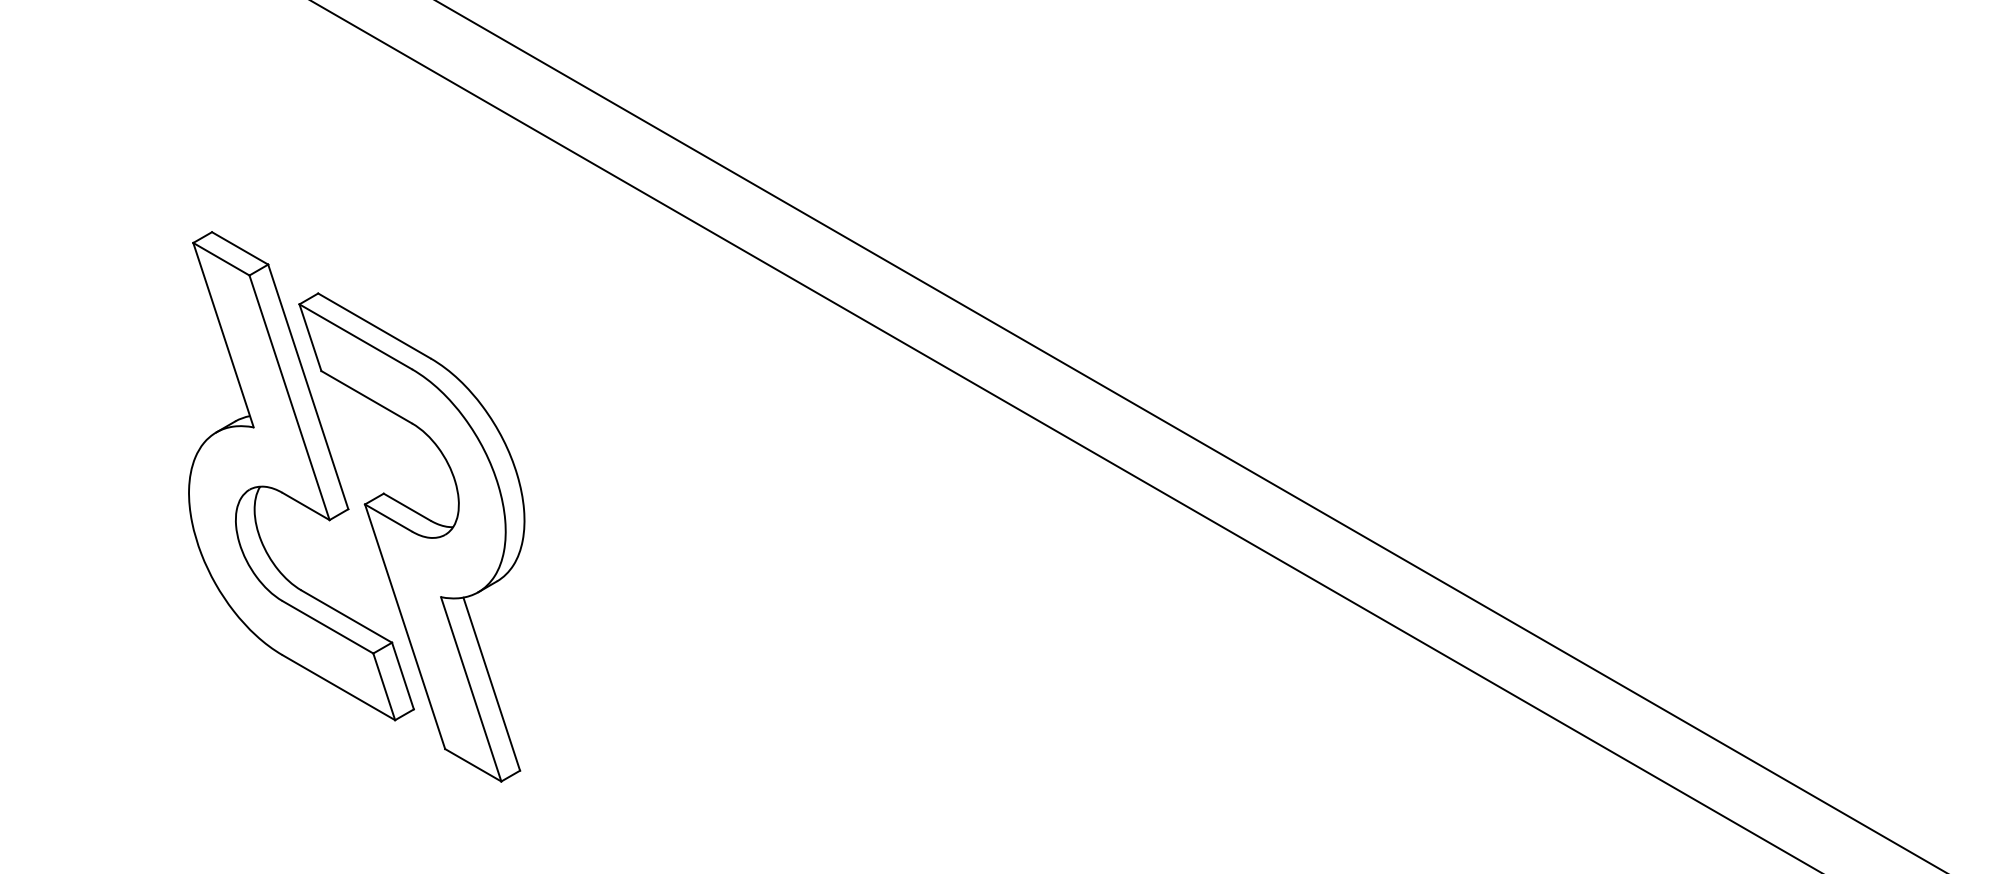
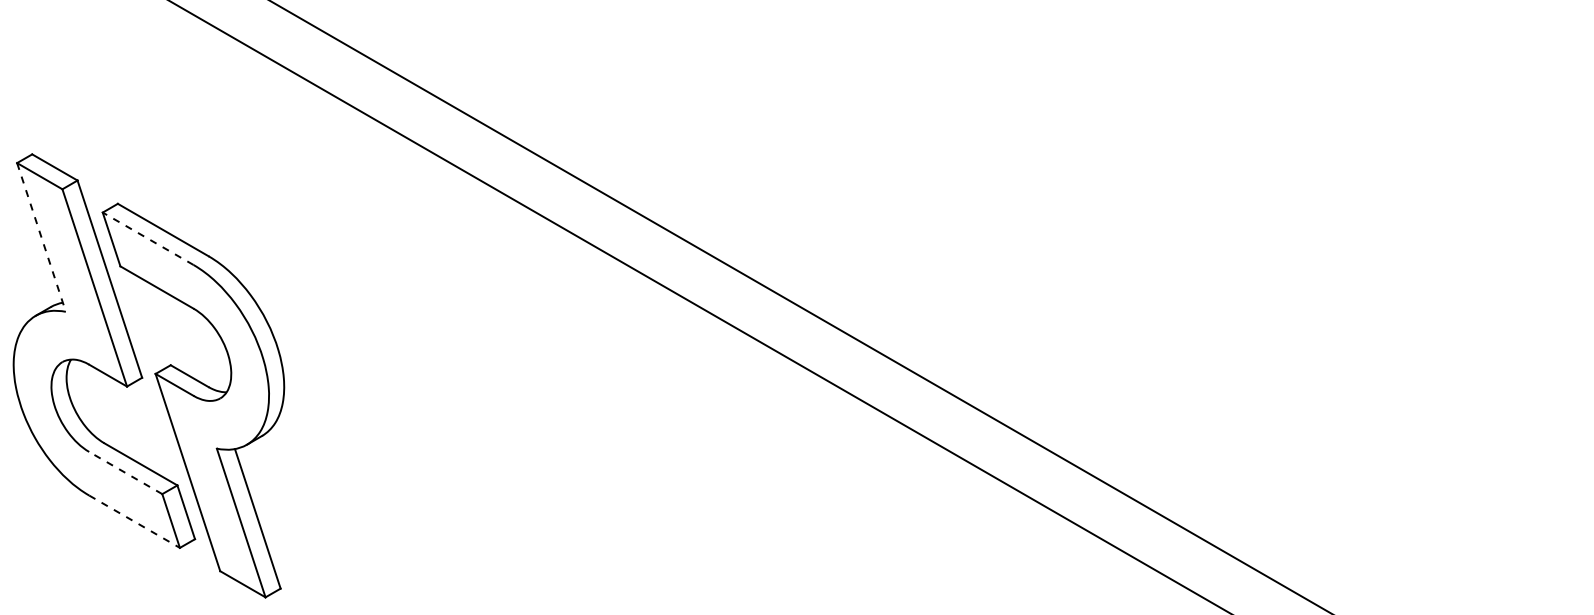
line: (223, 335) -> (41, 237), solid -> dashed
line: (355, 336) -> (147, 238), solid -> dashed
line: (327, 627) -> (125, 473), solid -> dashed
line: (338, 687) -> (134, 521), solid -> dashed

